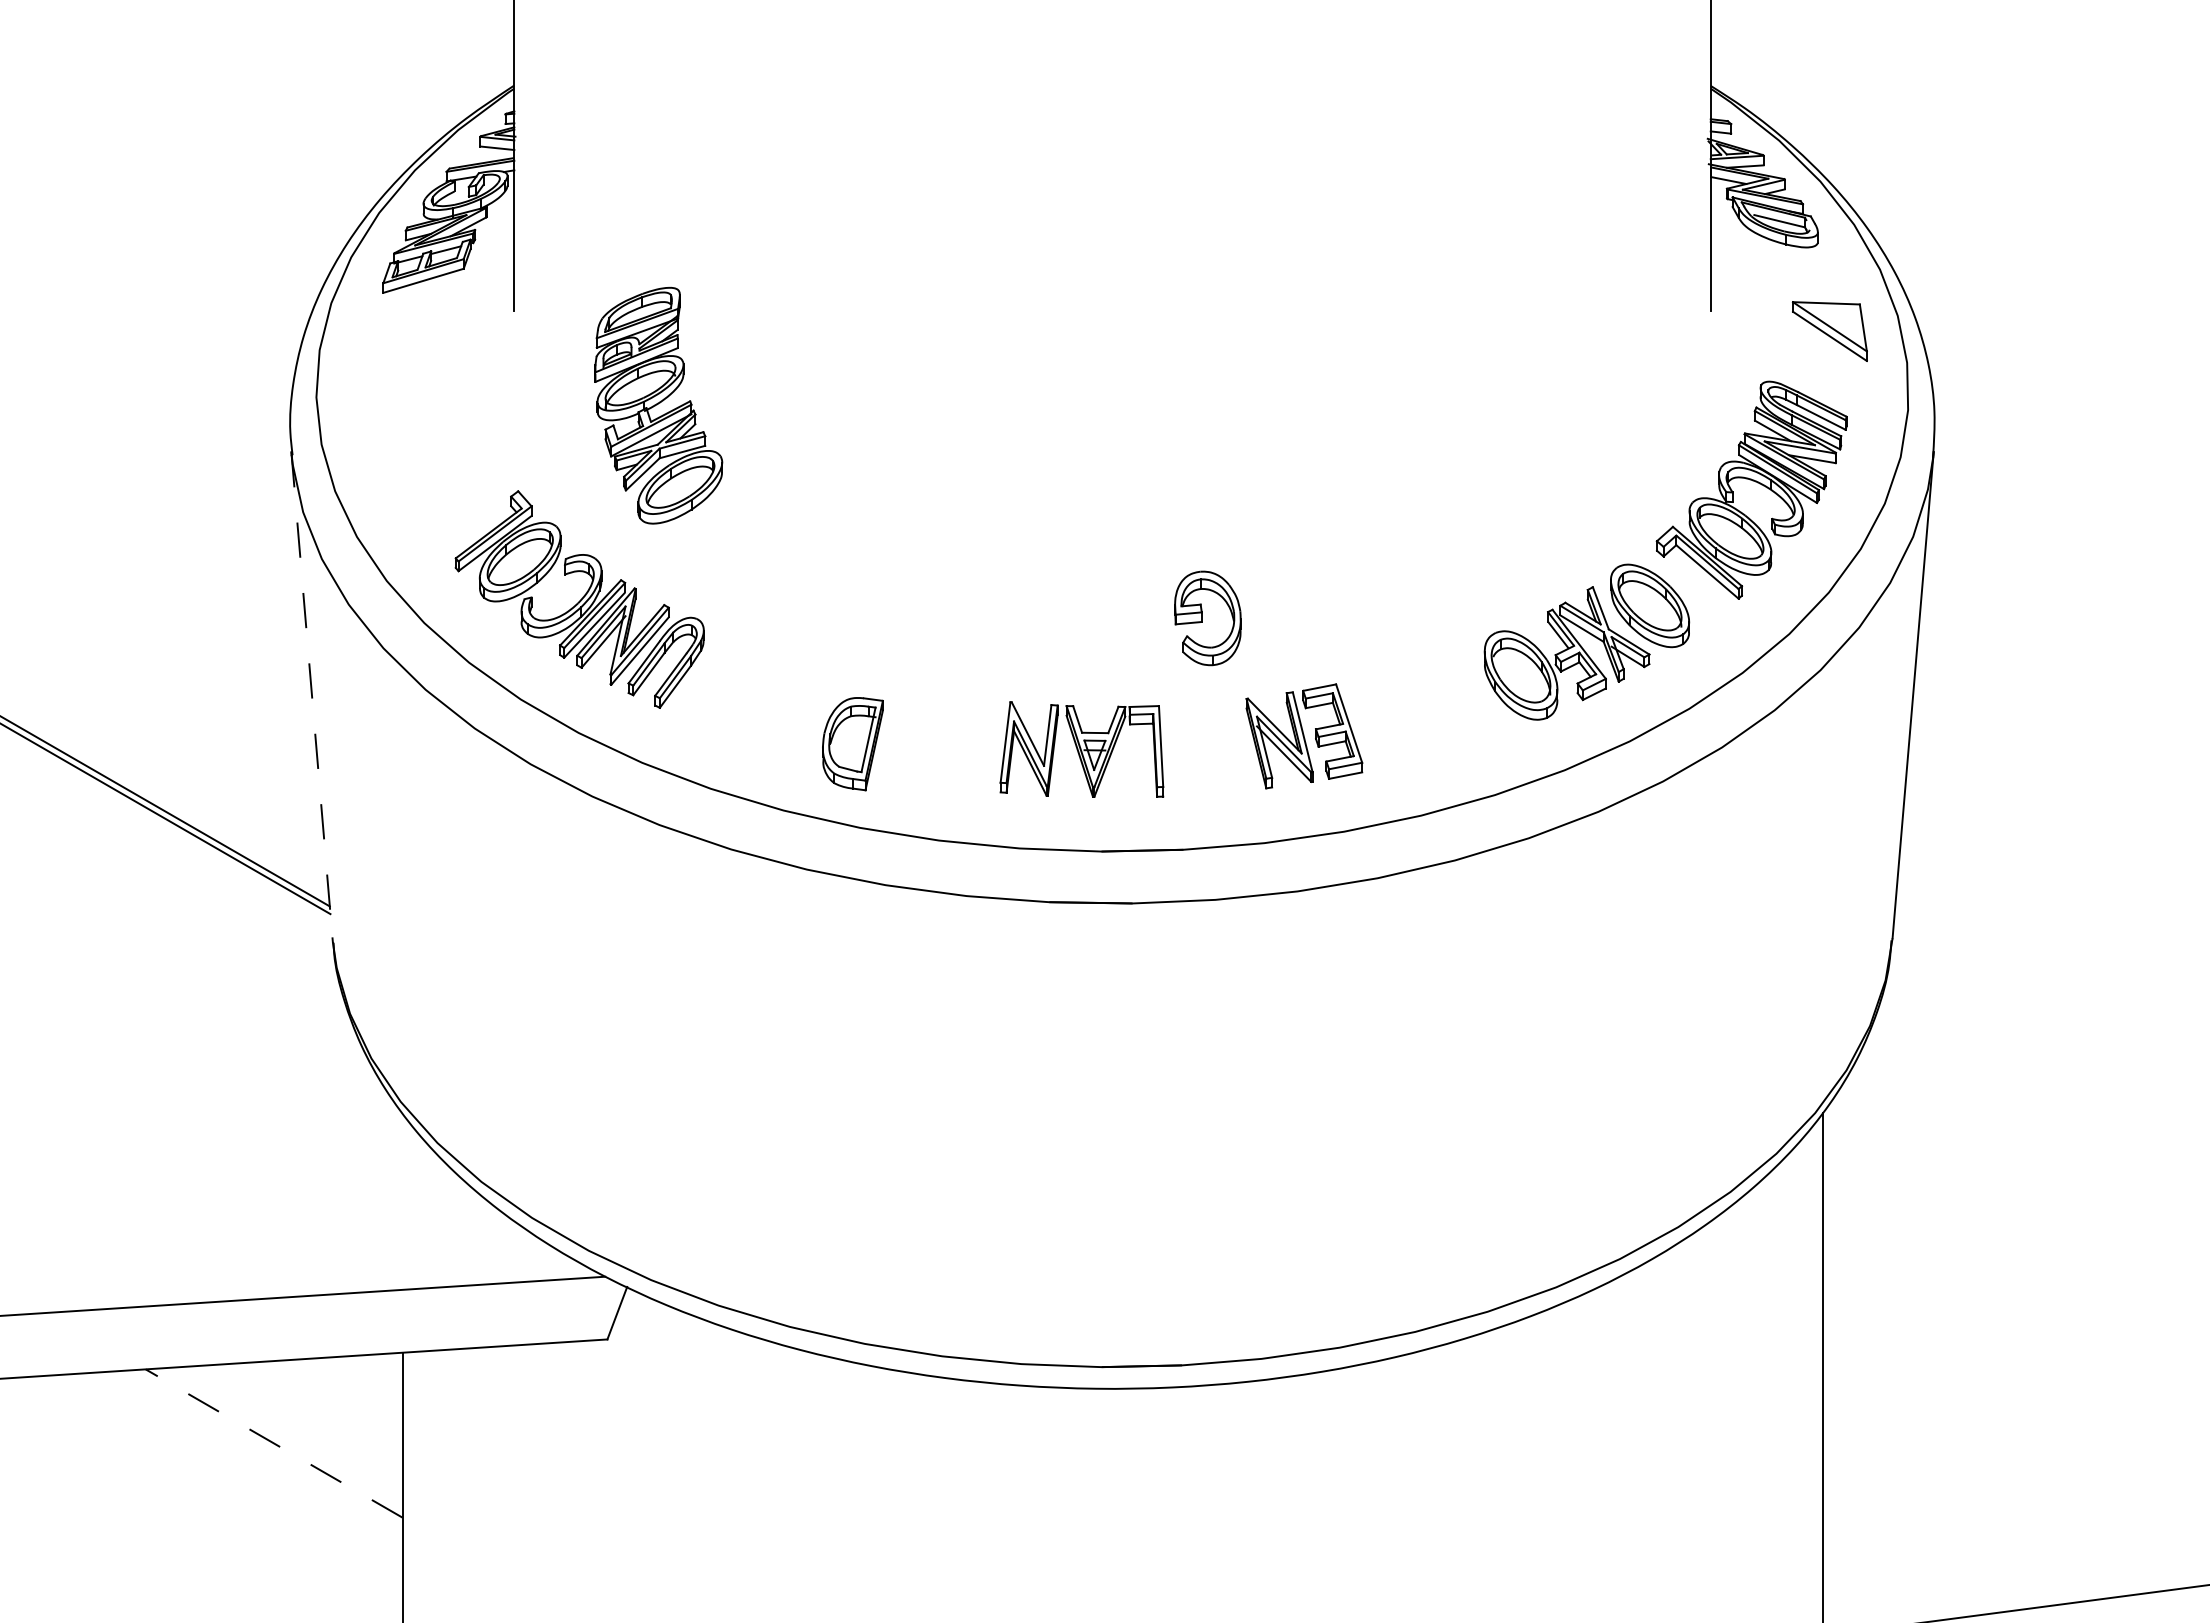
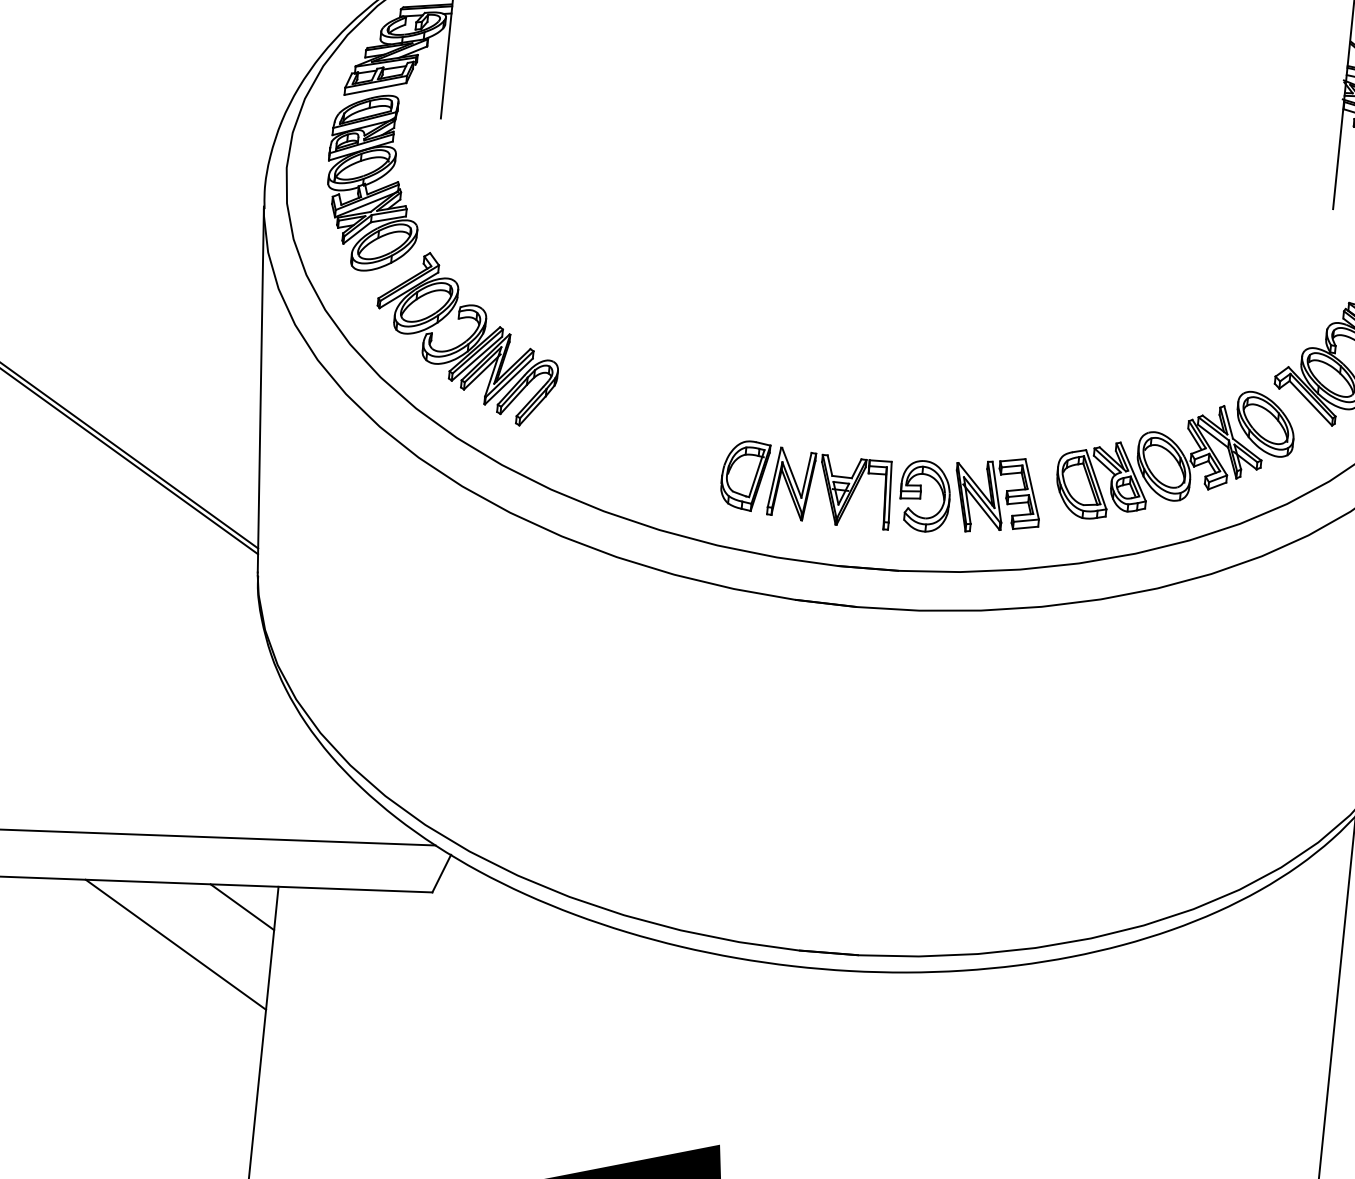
part: (658, 405) -> (374, 182), moved
part: (1207, 618) -> (924, 496), moved
line: (311, 695) -> (260, 389), dashed -> solid
part: (1434, 703) -> (1097, 480), added
part: (852, 744) -> (744, 475), moved
line: (357, 1384) -> (242, 907), added
line: (273, 1443) -> (175, 944), dashed -> solid

